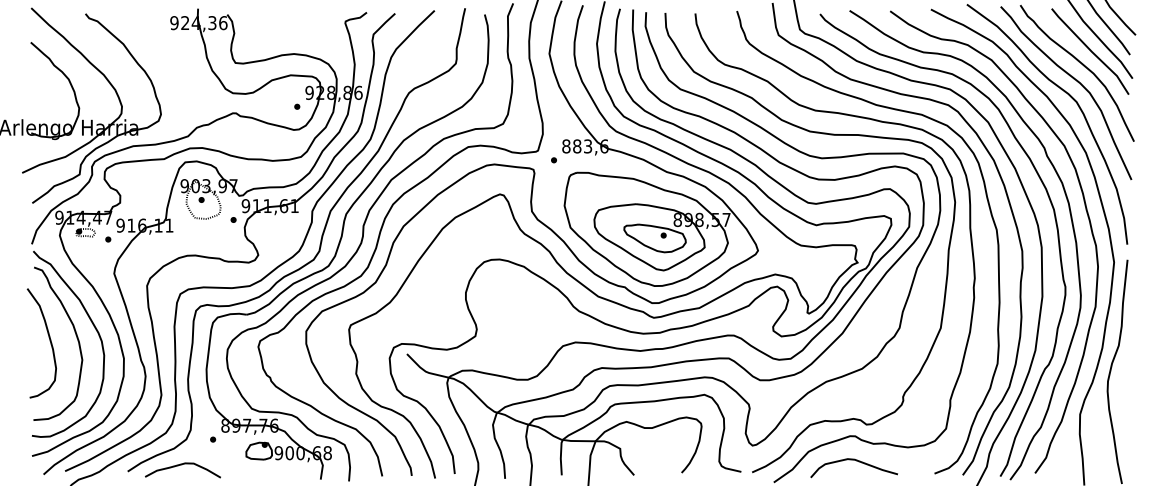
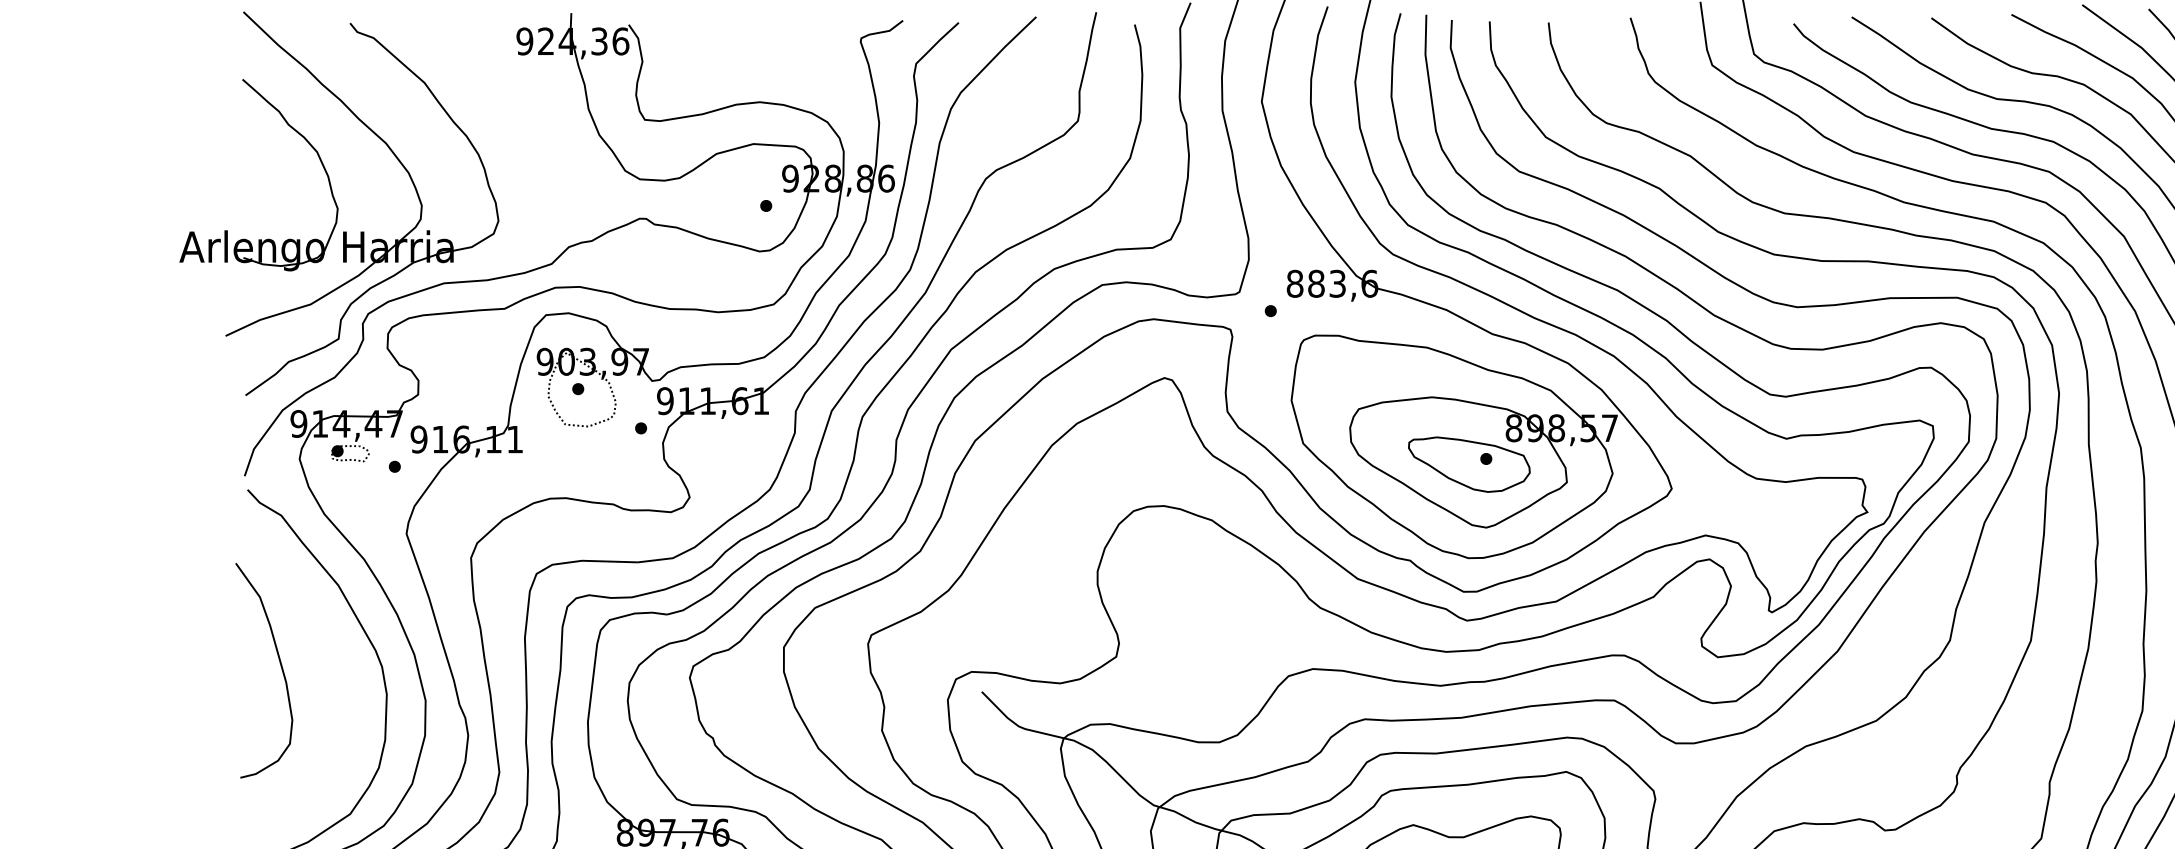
curve: (76, 338) -> (332, 661), removed

